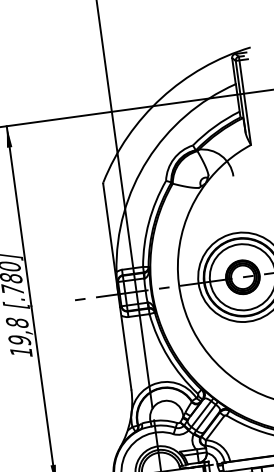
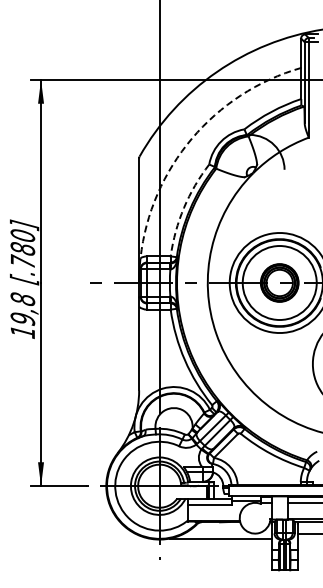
arc: (147, 159) -> (191, 138), solid -> dashed
arc: (148, 222) -> (183, 207), solid -> dashed

